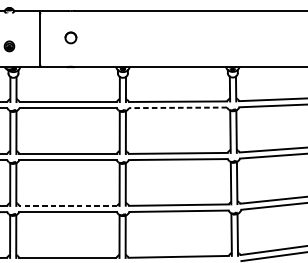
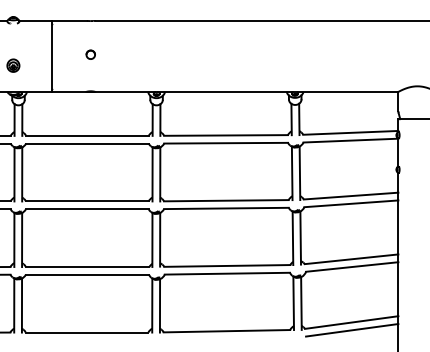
part: (70, 37) -> (90, 54), size x0.62
line: (178, 108) -> (226, 143), dashed -> solid
line: (68, 205) -> (87, 266), dashed -> solid

